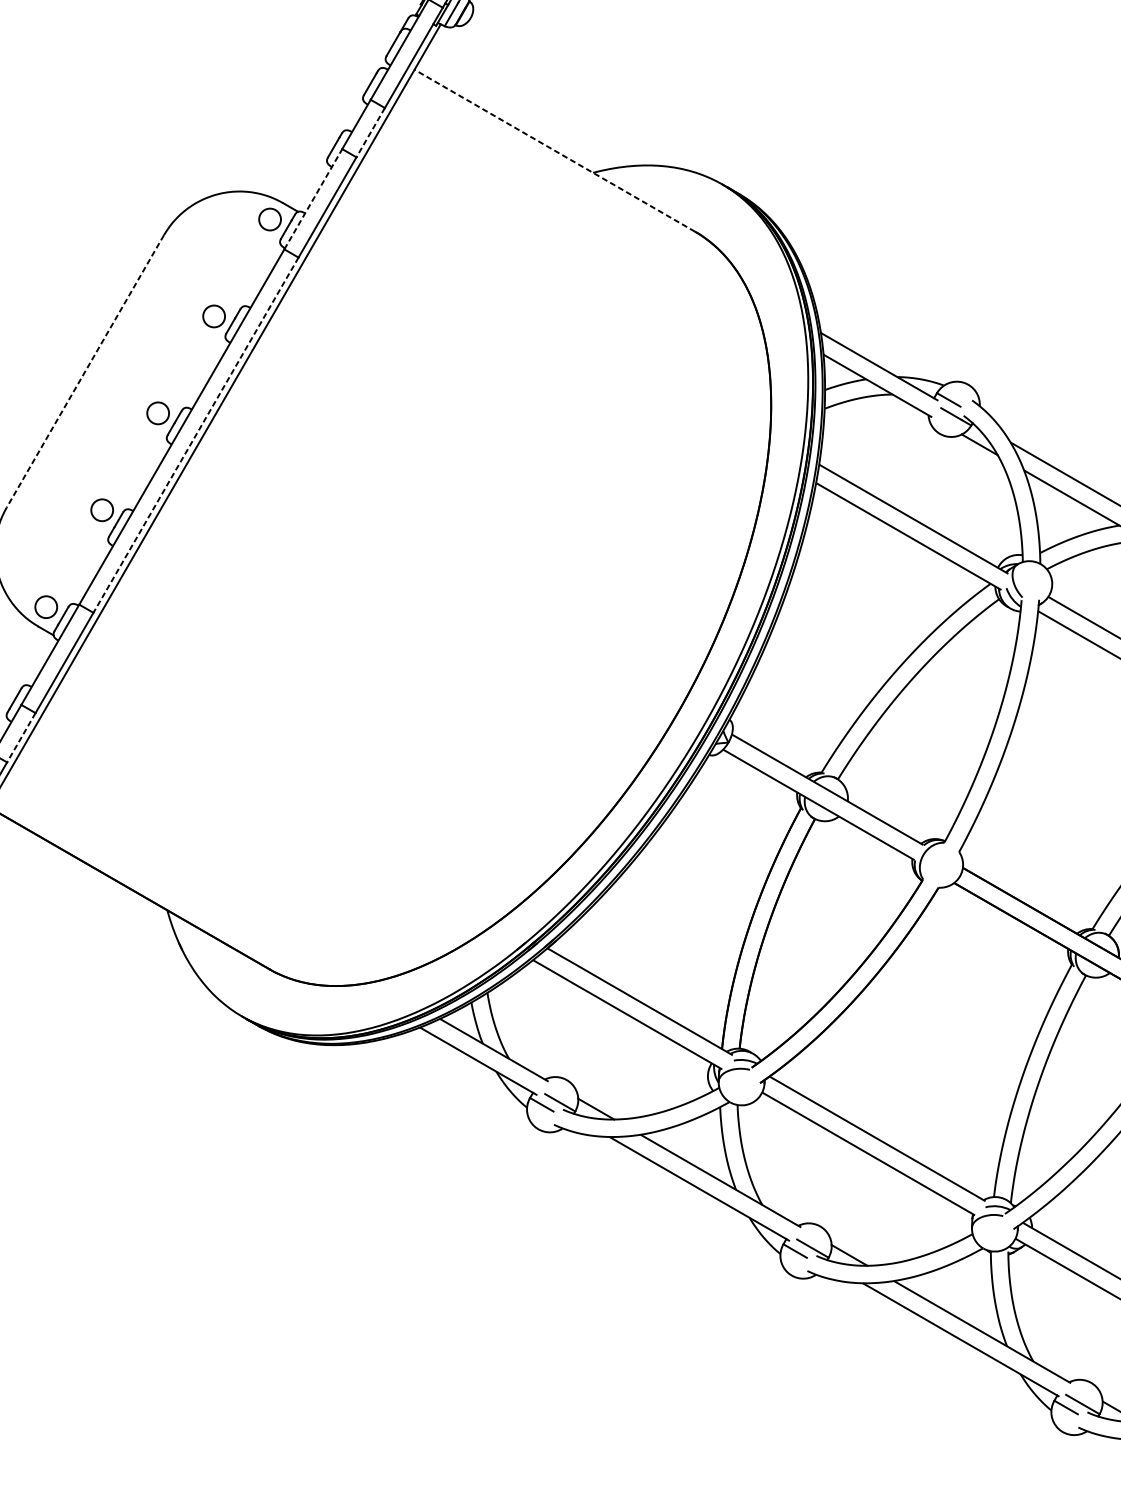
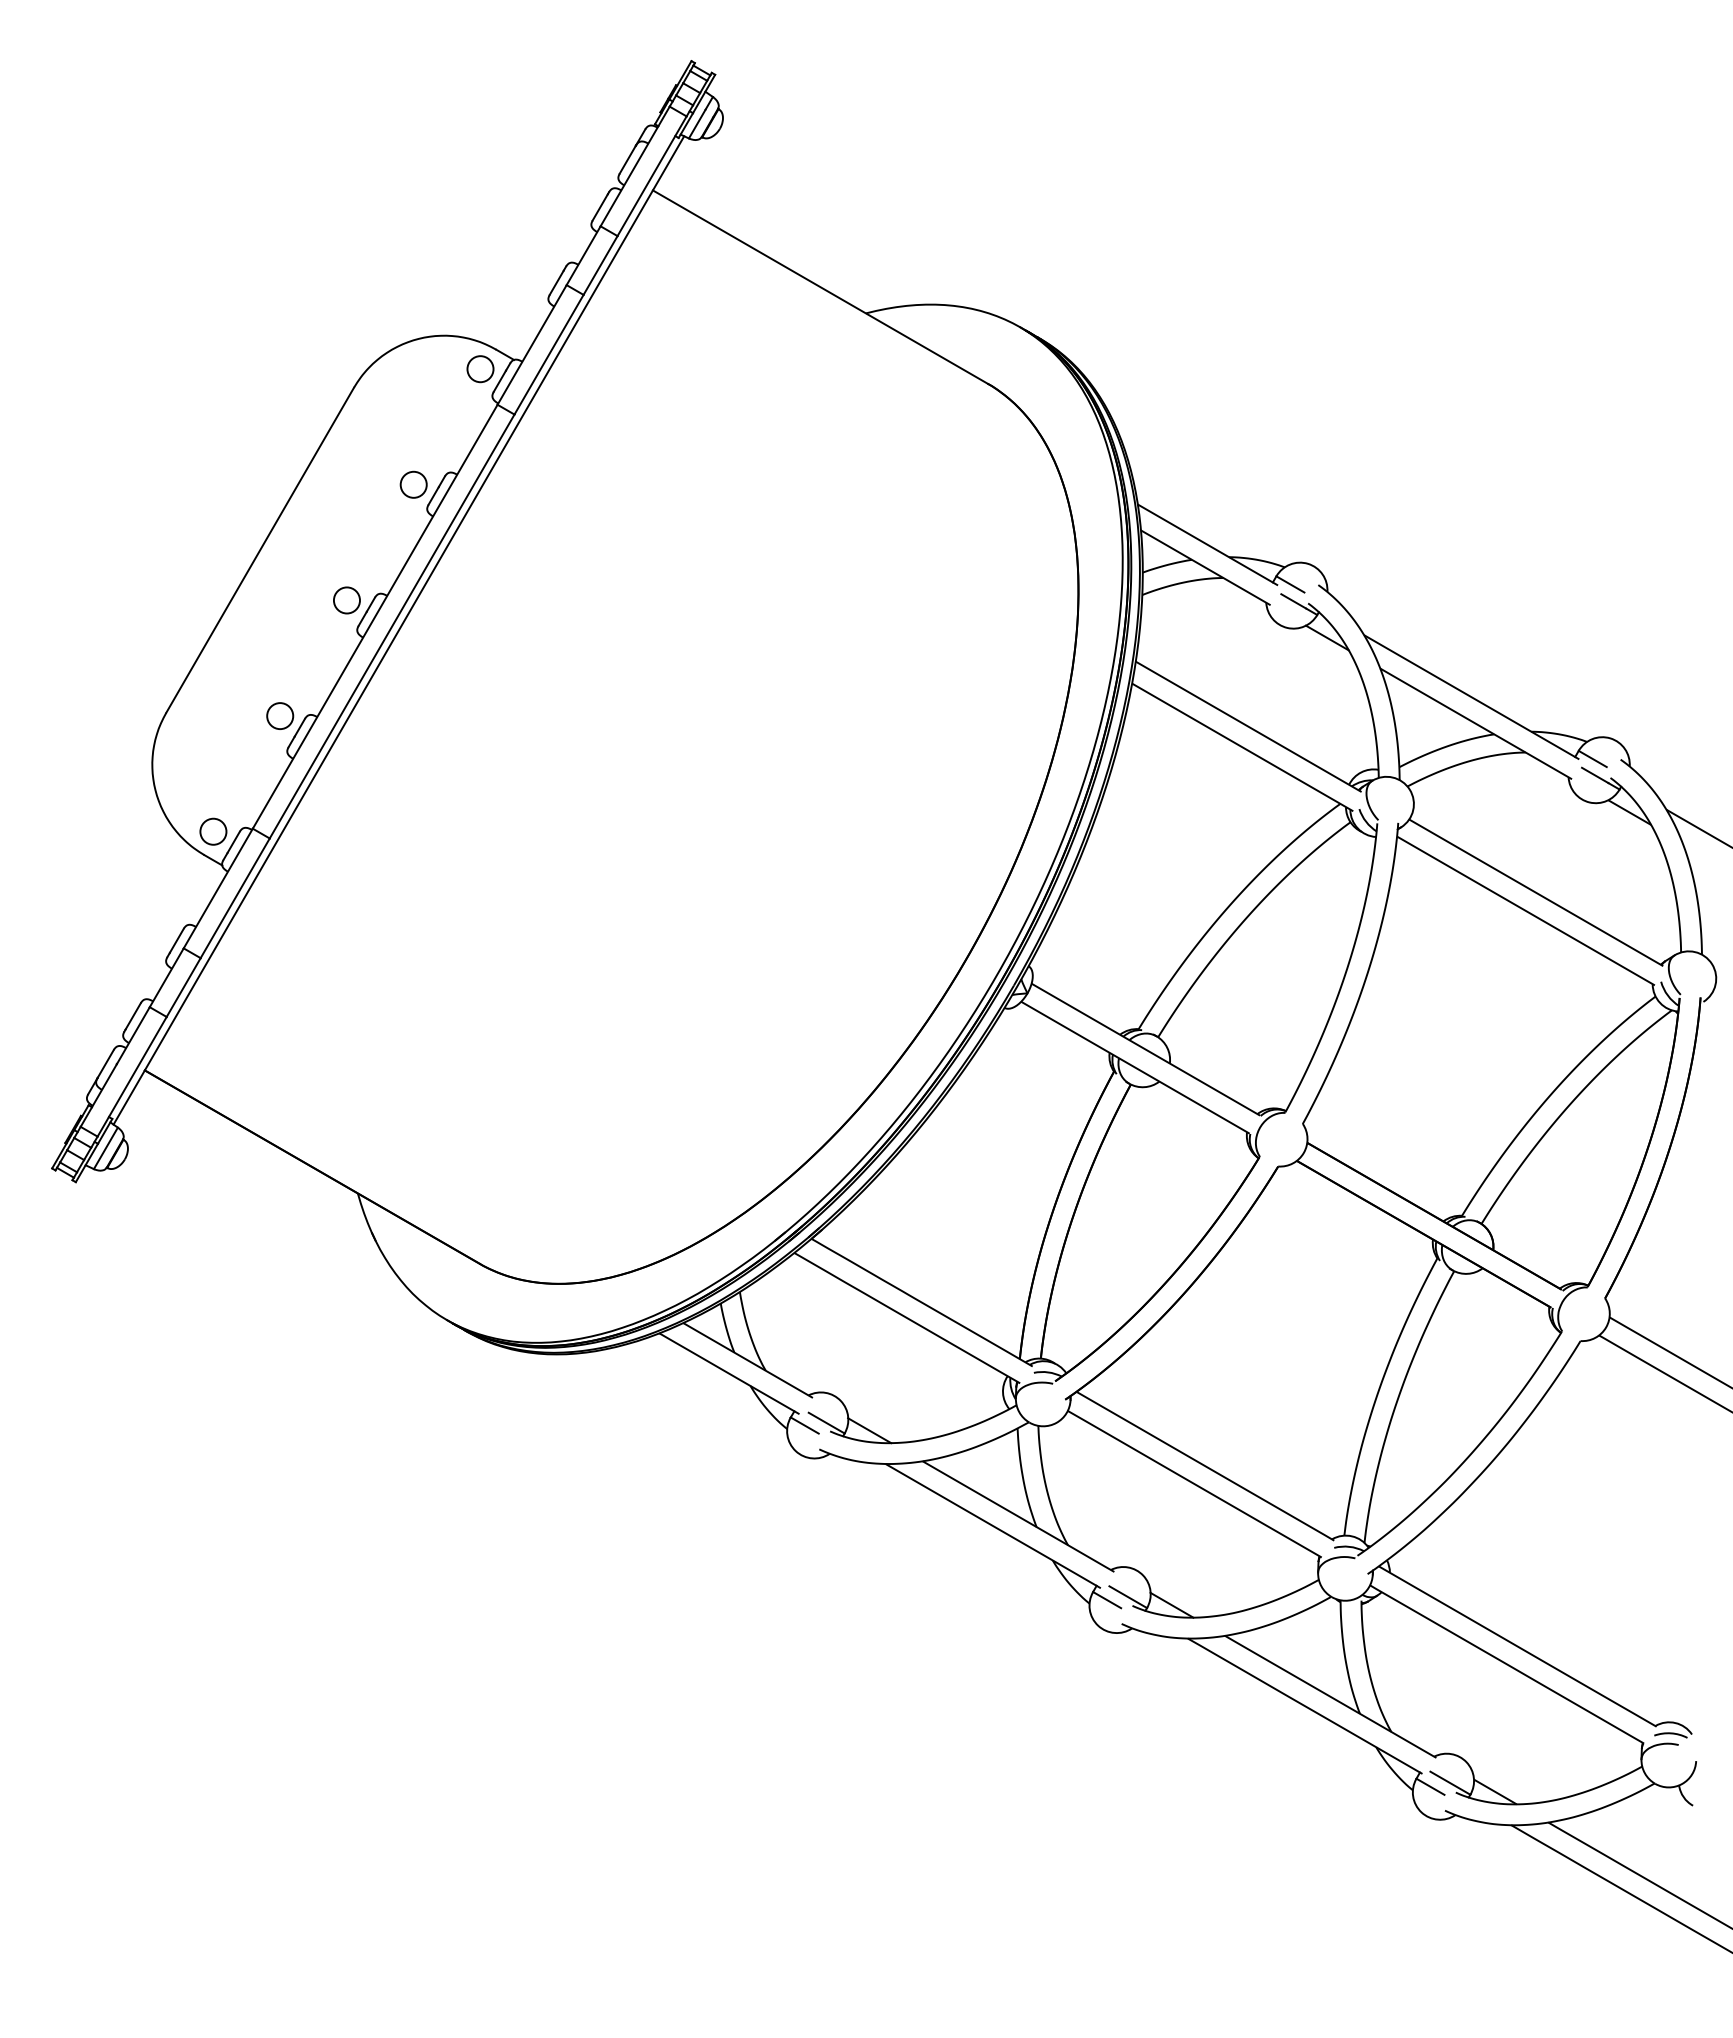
line: (370, 132) -> (600, 265), dashed -> solid
line: (554, 150) -> (819, 286), dashed -> solid
line: (313, 198) -> (532, 344), dashed -> solid
line: (85, 371) -> (260, 550), dashed -> solid
line: (196, 435) -> (392, 626), dashed -> solid
line: (21, 737) -> (183, 987), dashed -> solid

